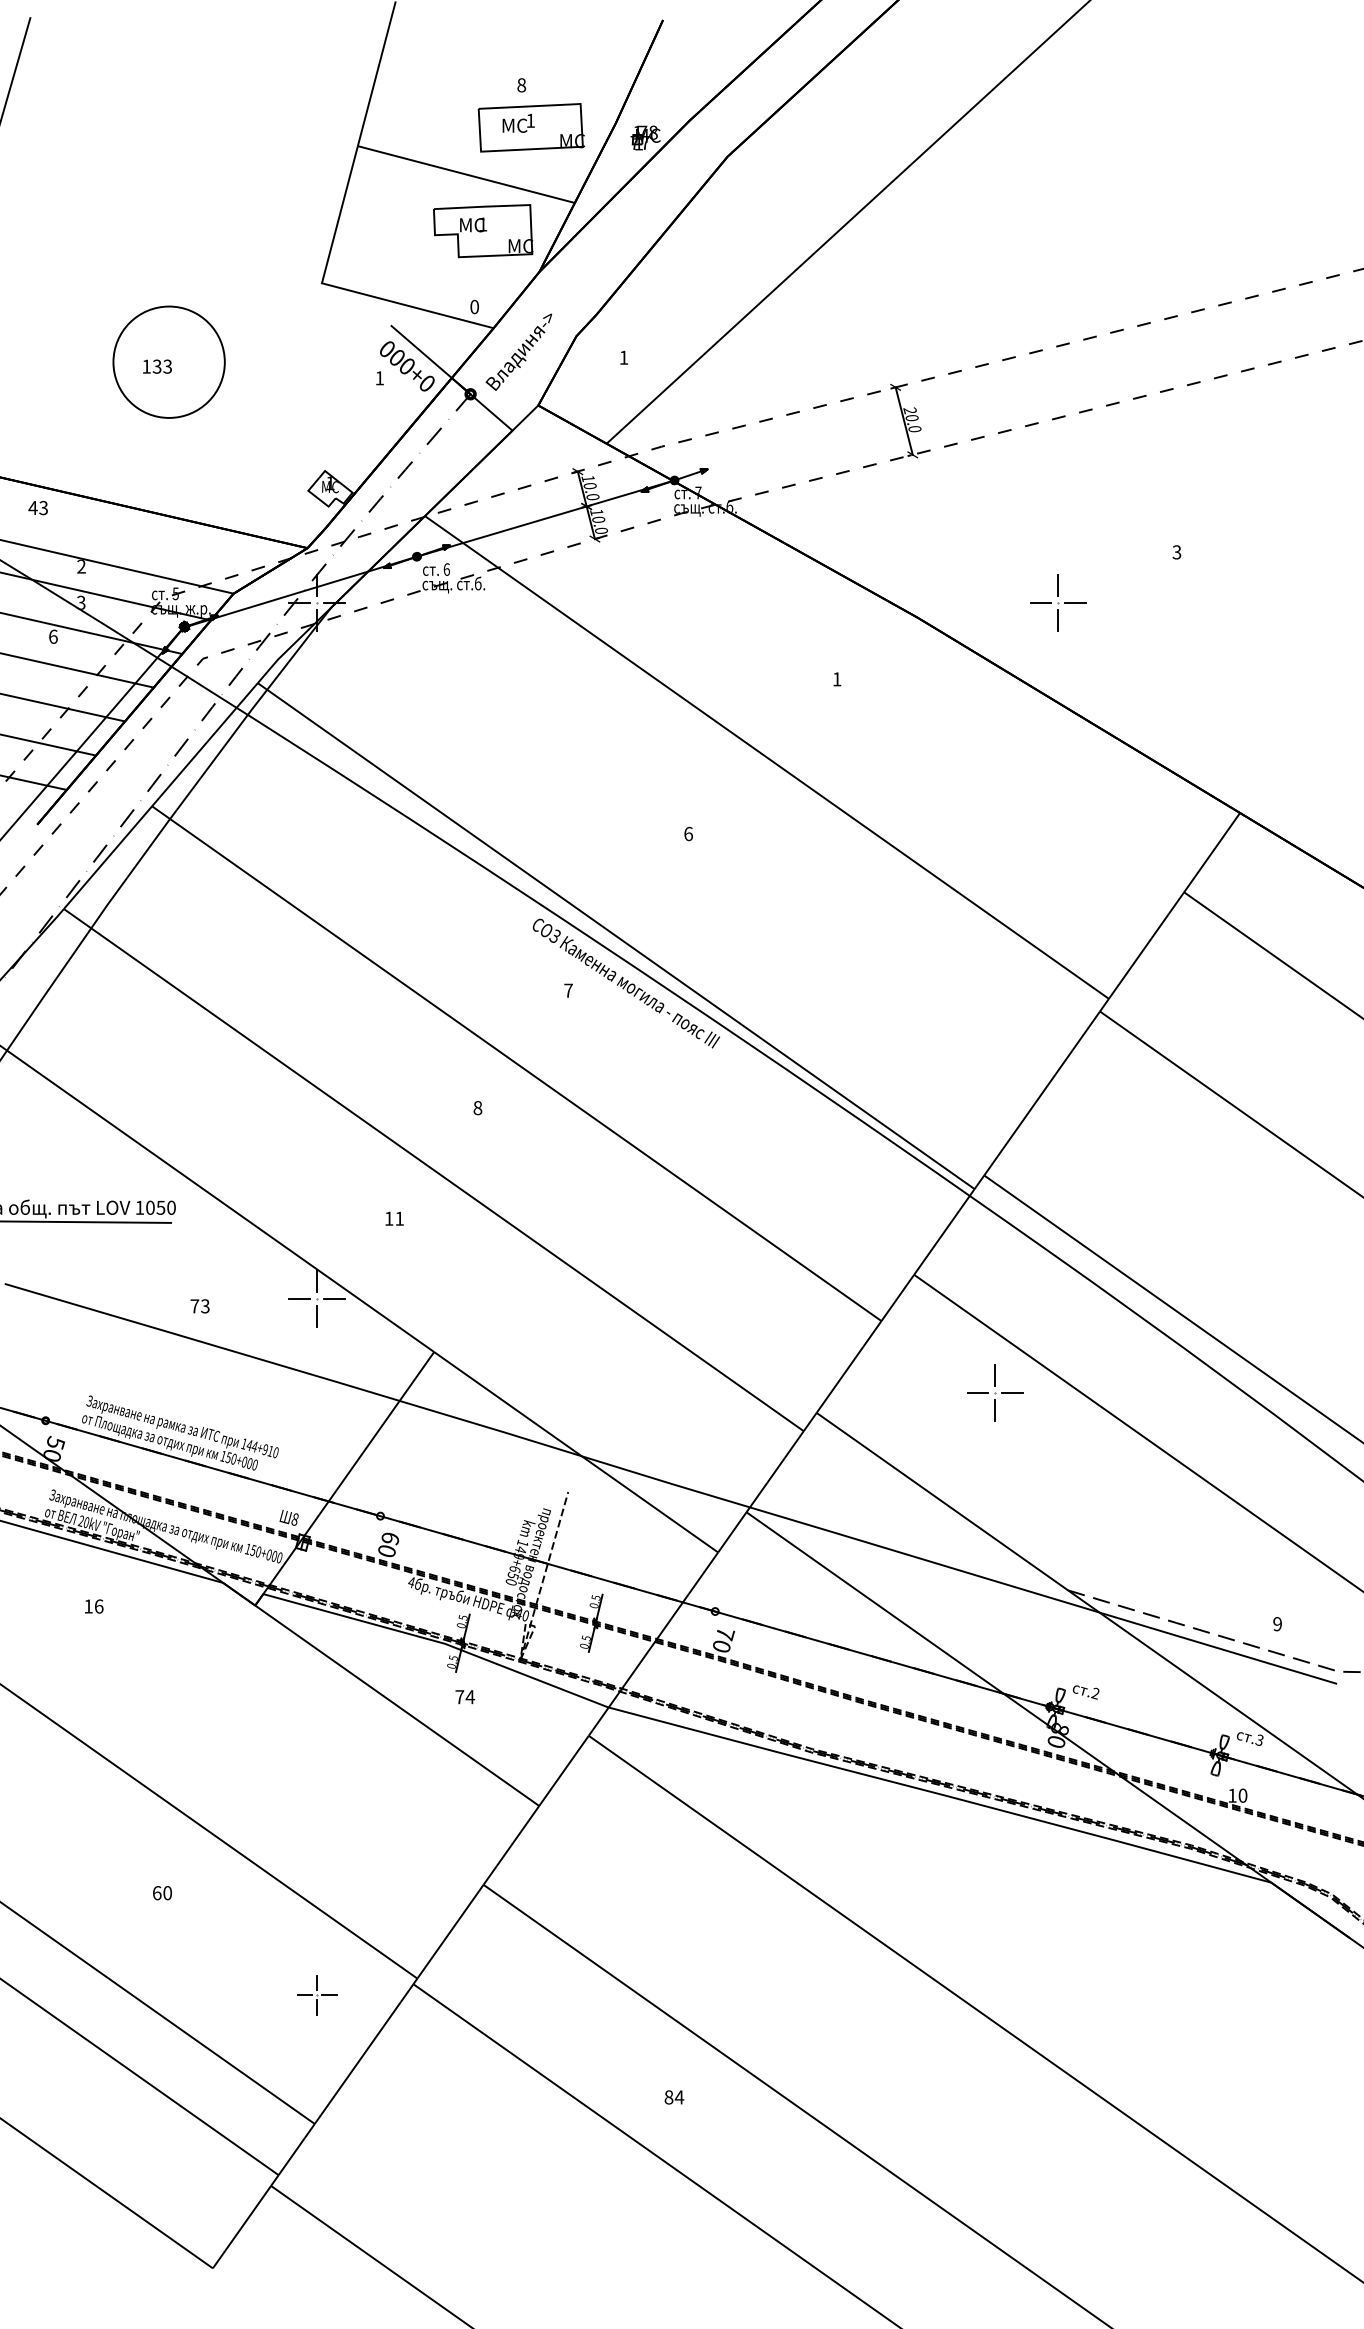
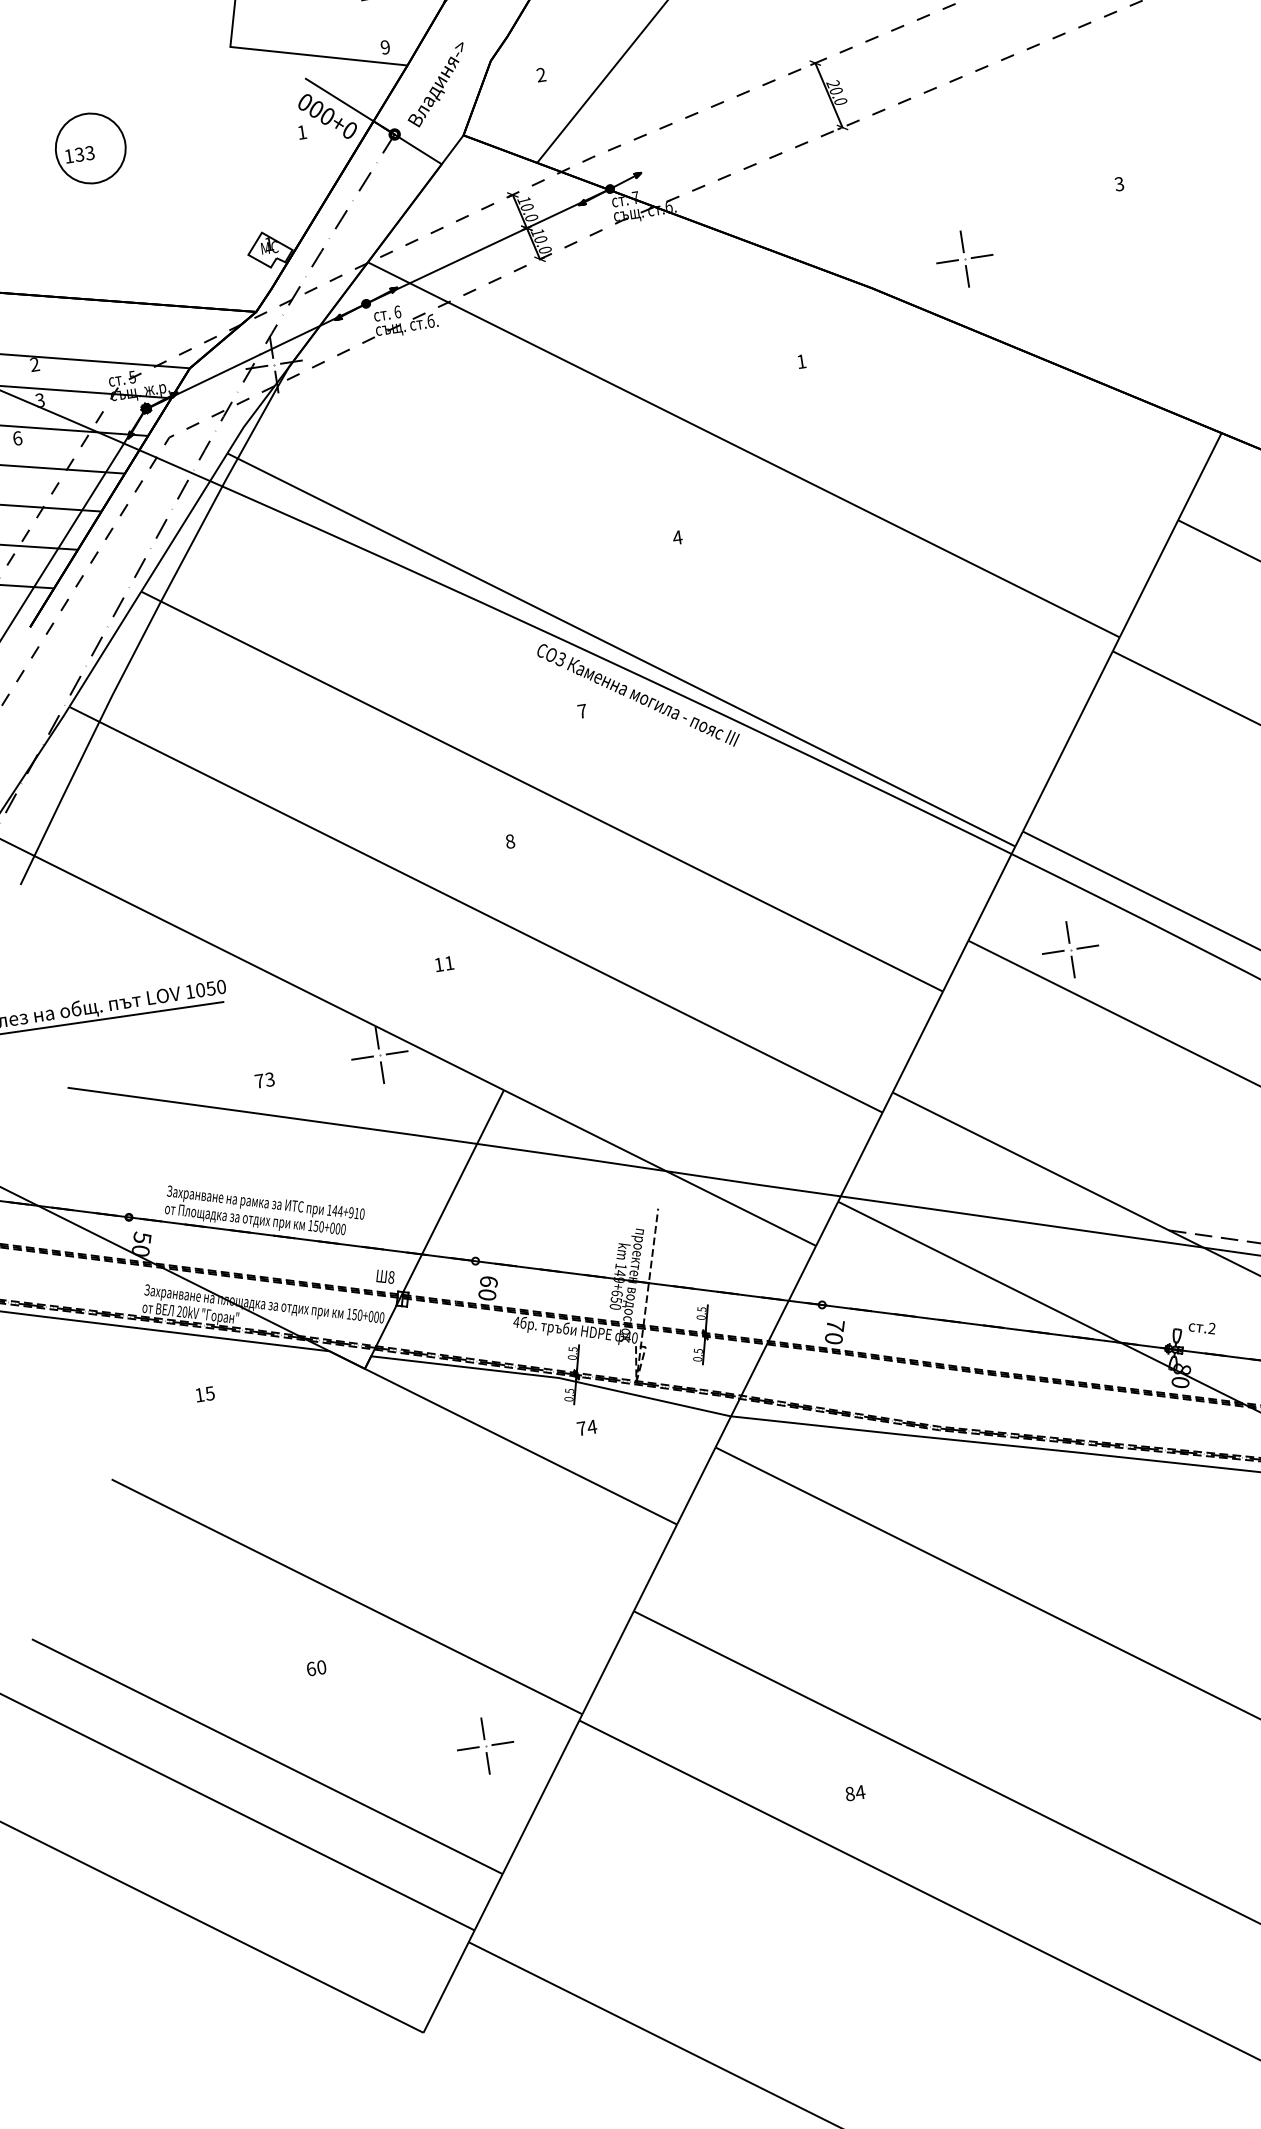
text: (474, 307) -> (385, 47), 0 -> 9
text: (623, 357) -> (540, 74), 1 -> 2
circle: (168, 362) -> (90, 148), size x0.62
part: (1058, 602) -> (964, 258), moved
text: (688, 833) -> (677, 537), 6 -> 4
part: (995, 1392) -> (1070, 949), moved
text: (98, 1606) -> (209, 1393), 16 -> 15
part: (316, 1994) -> (484, 1745), size x1.43

